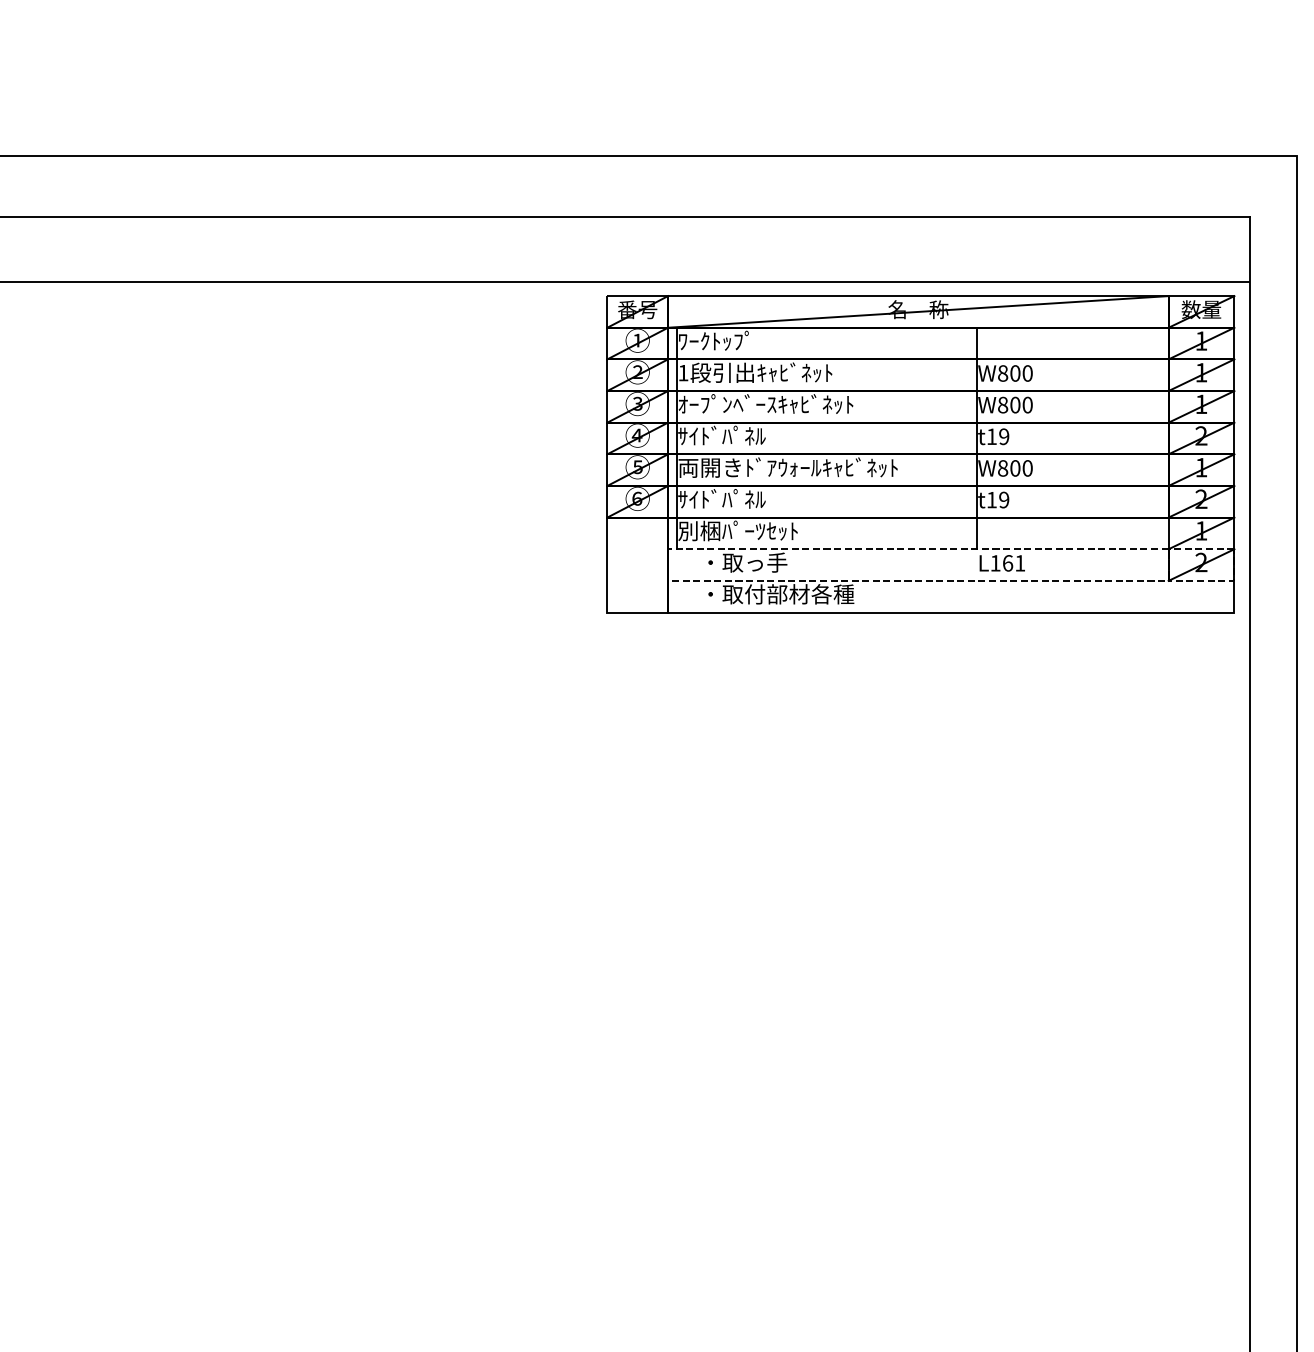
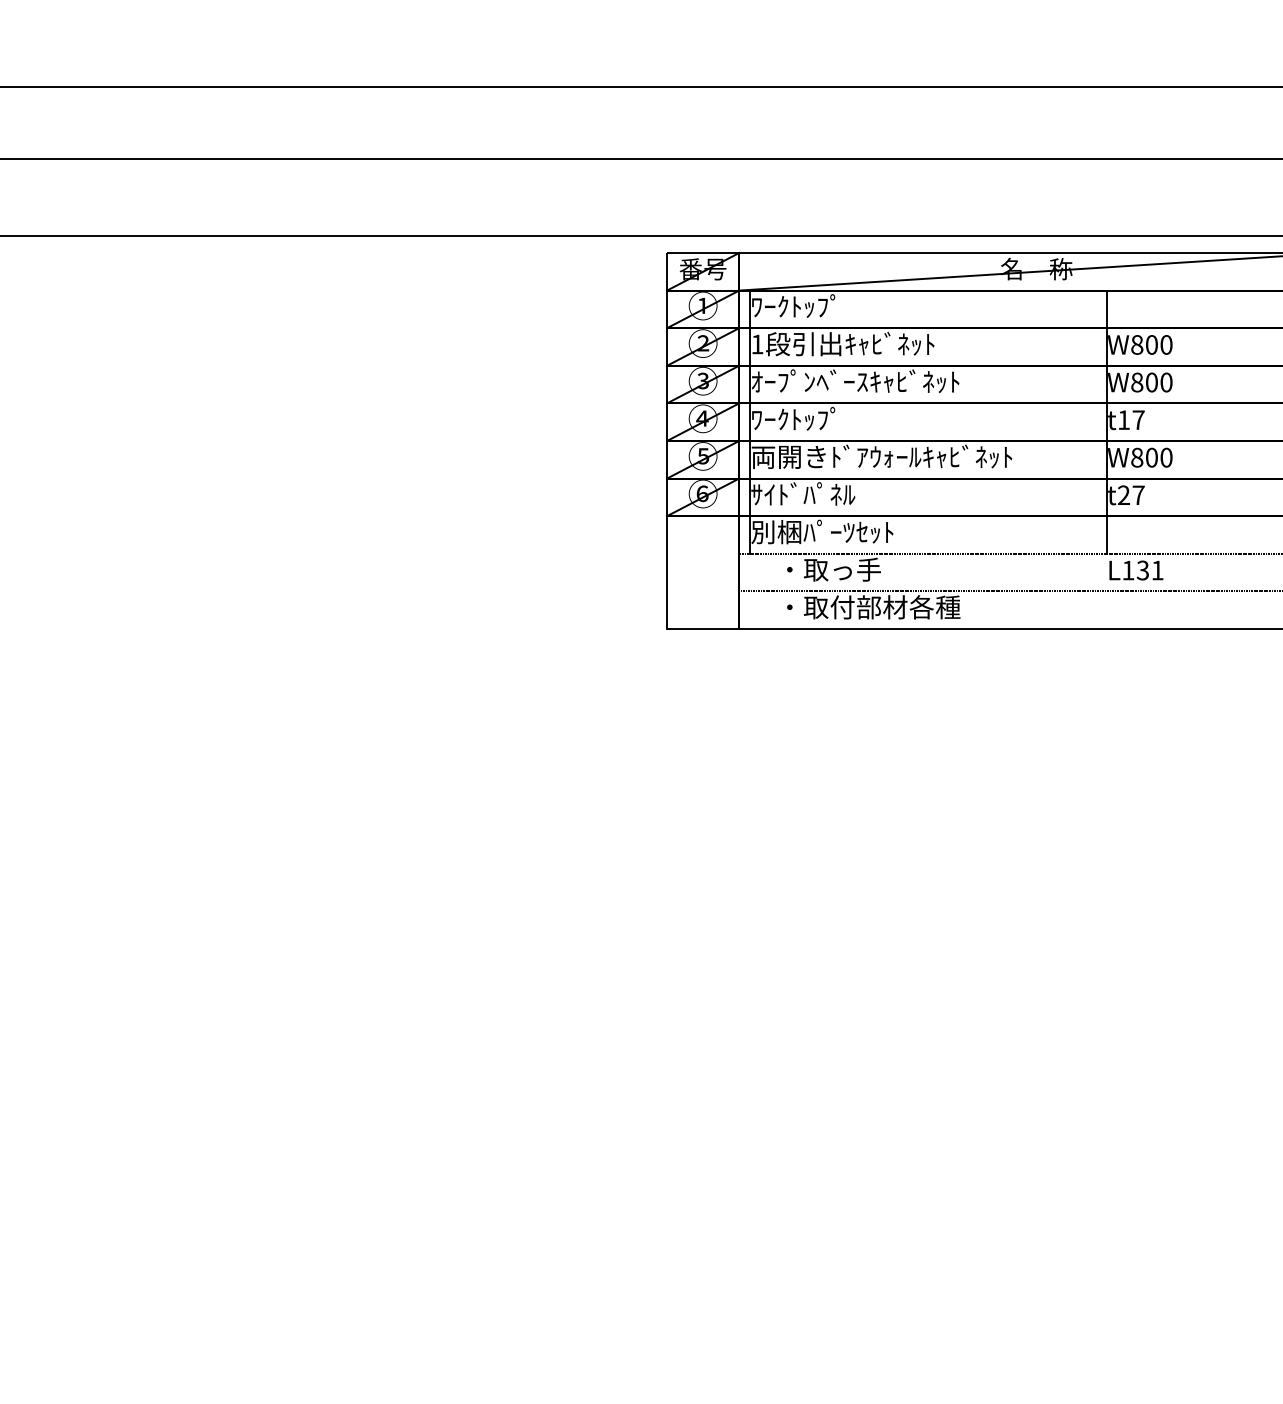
text: (721, 435) -> (802, 418), ｻｲﾄﾞﾊﾟﾈﾙ -> ﾜｰｸﾄｯﾌﾟ
text: (1004, 436) -> (1138, 419), t19 -> t17
text: (997, 499) -> (1130, 494), t19 -> t27
text: (1007, 563) -> (1142, 570), L161 -> L131

